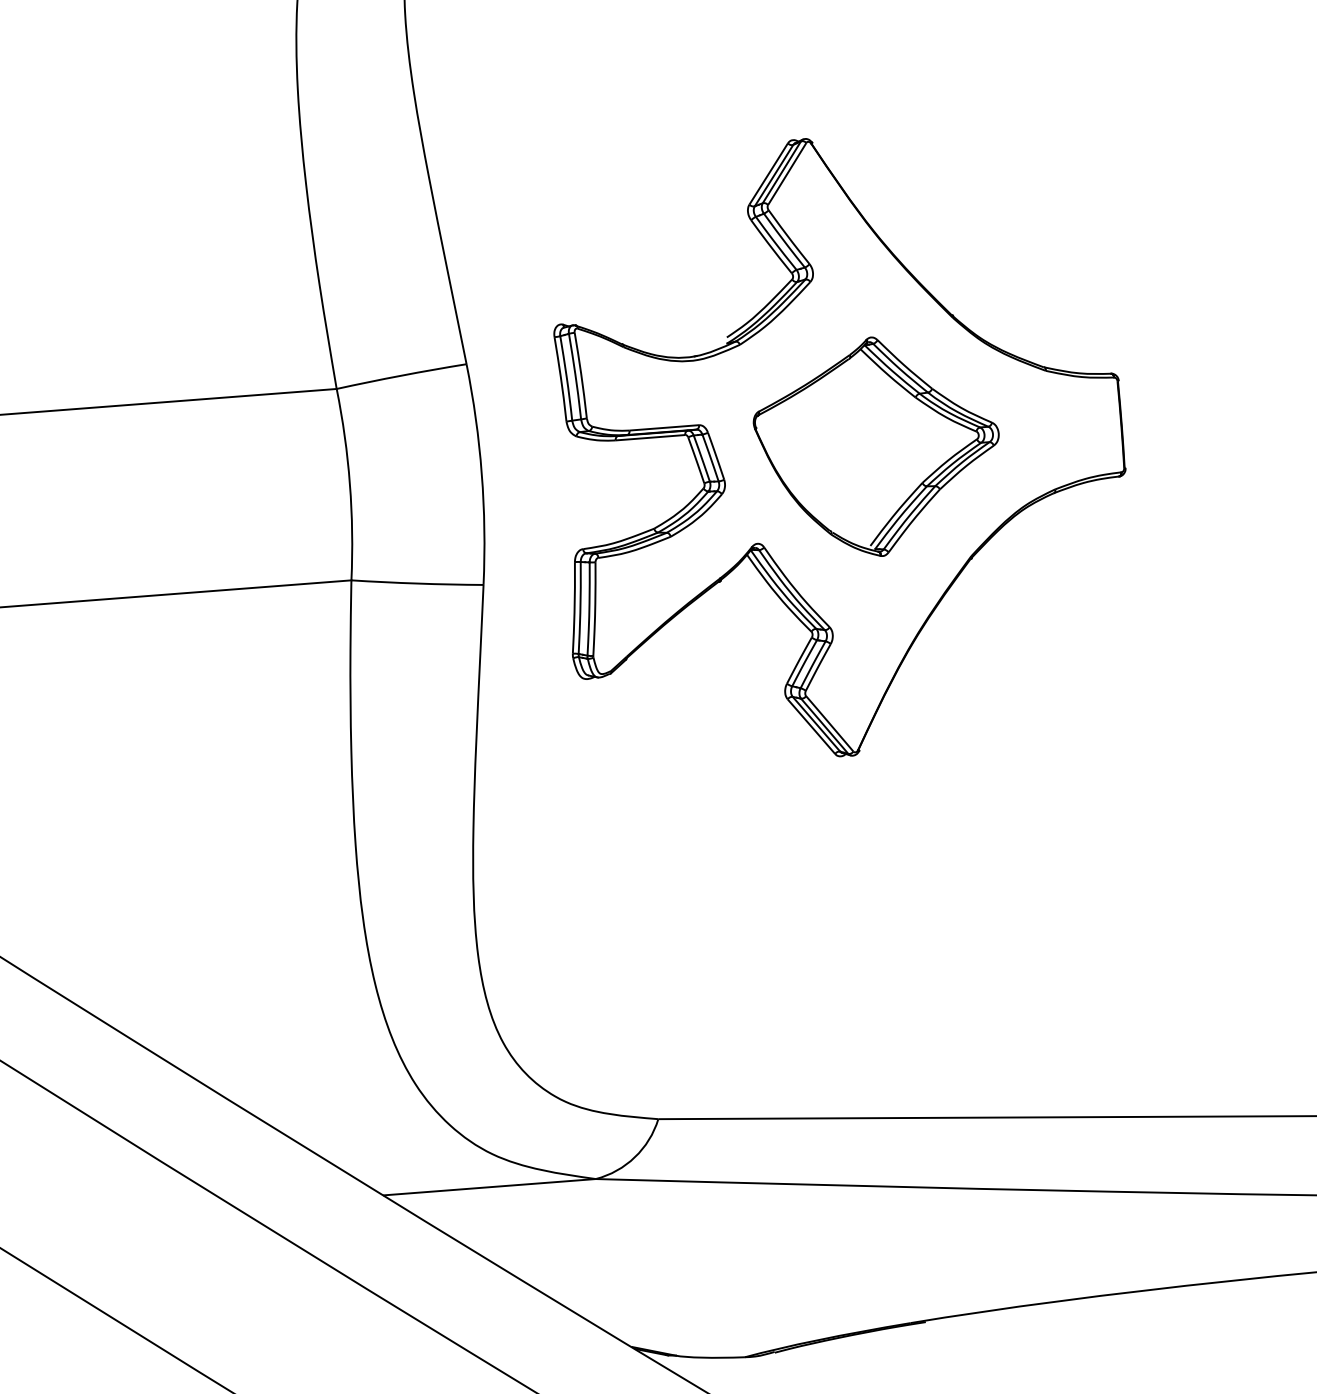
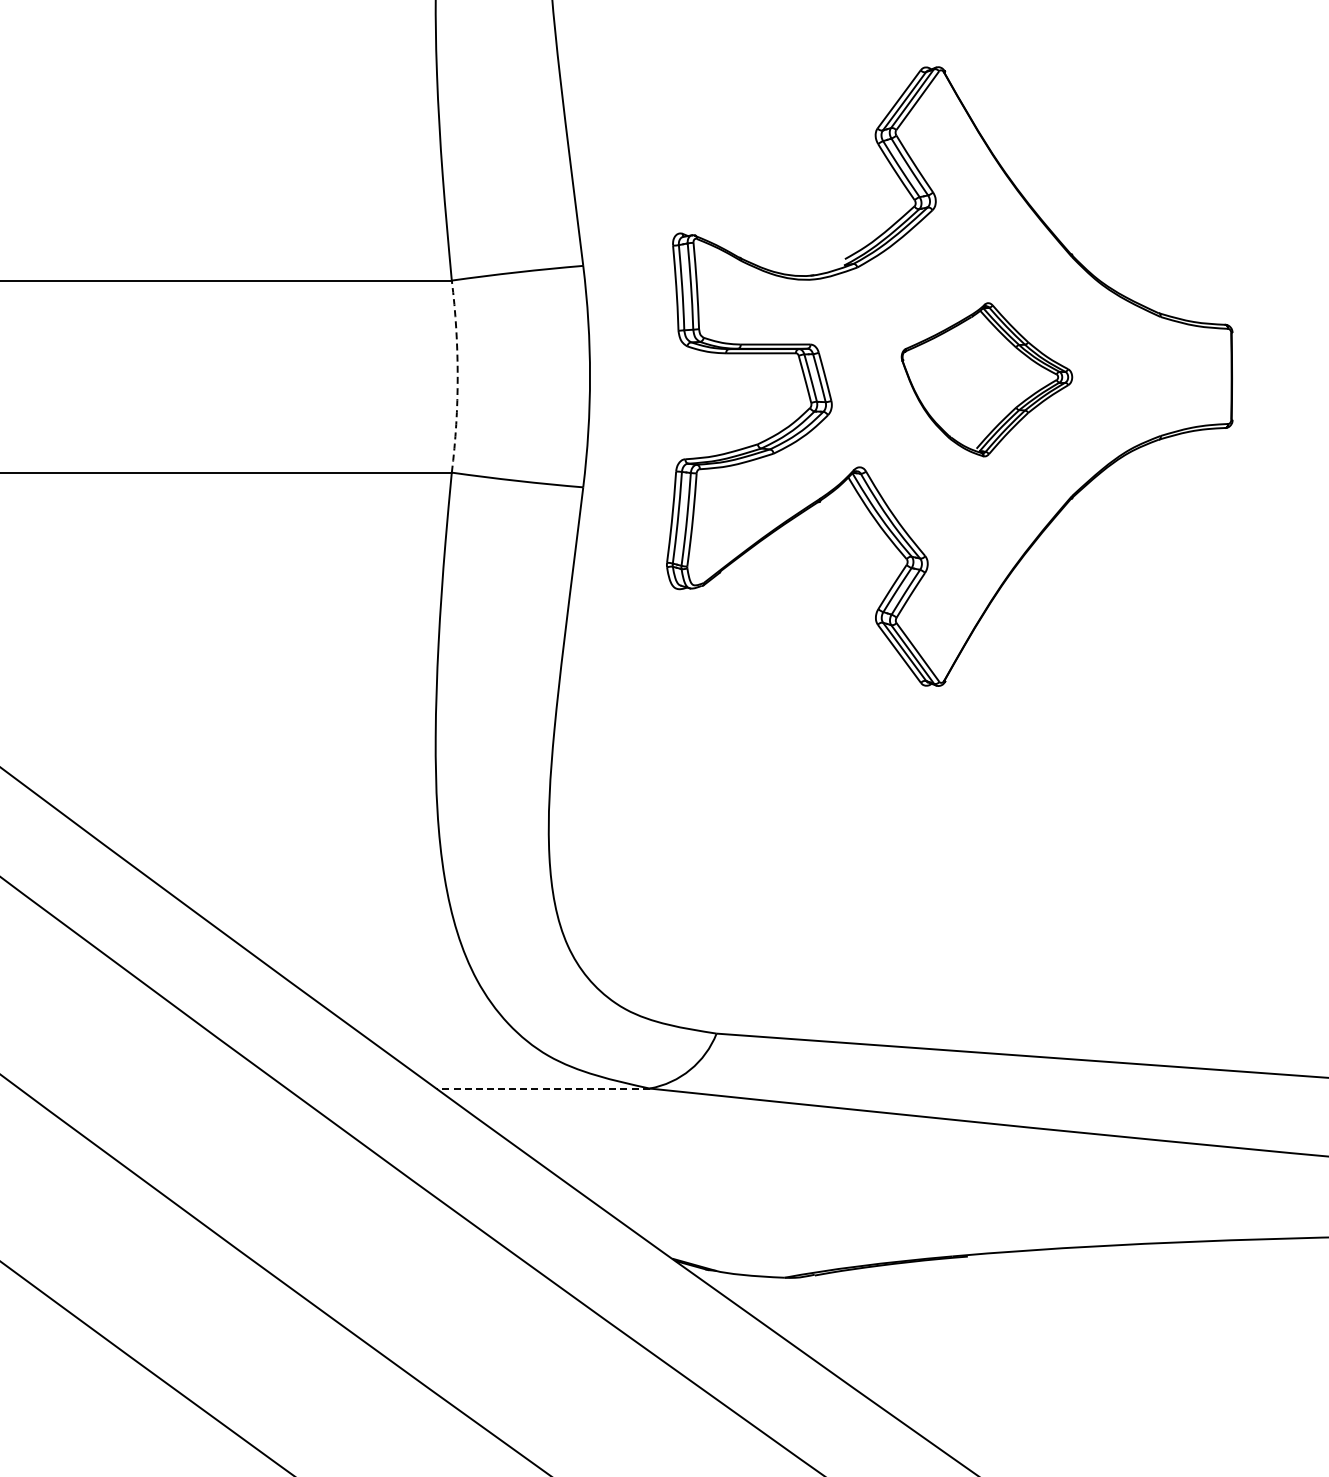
part: (877, 446) -> (986, 379), size x0.7
arc: (349, 484) -> (457, 376), solid -> dashed
line: (489, 1187) -> (542, 1088), solid -> dashed

